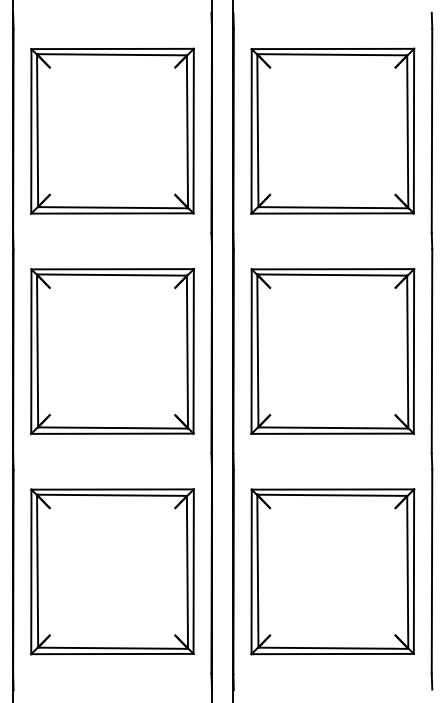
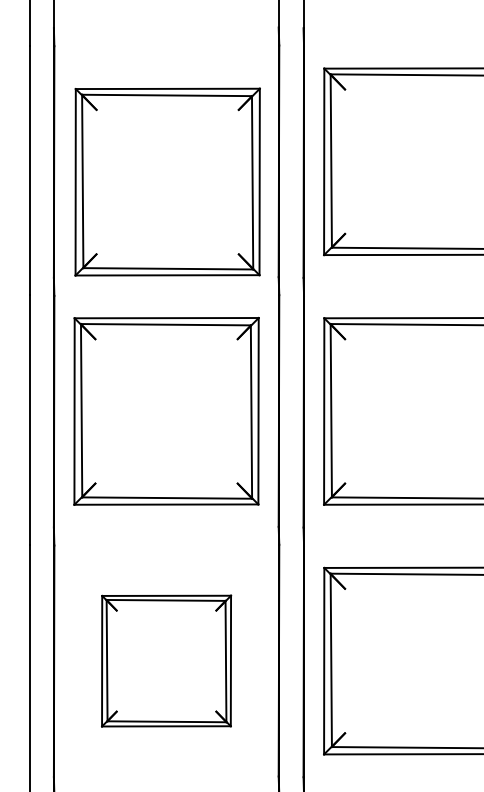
part: (112, 130) -> (167, 181), moved
part: (112, 571) -> (166, 660), size x0.7

